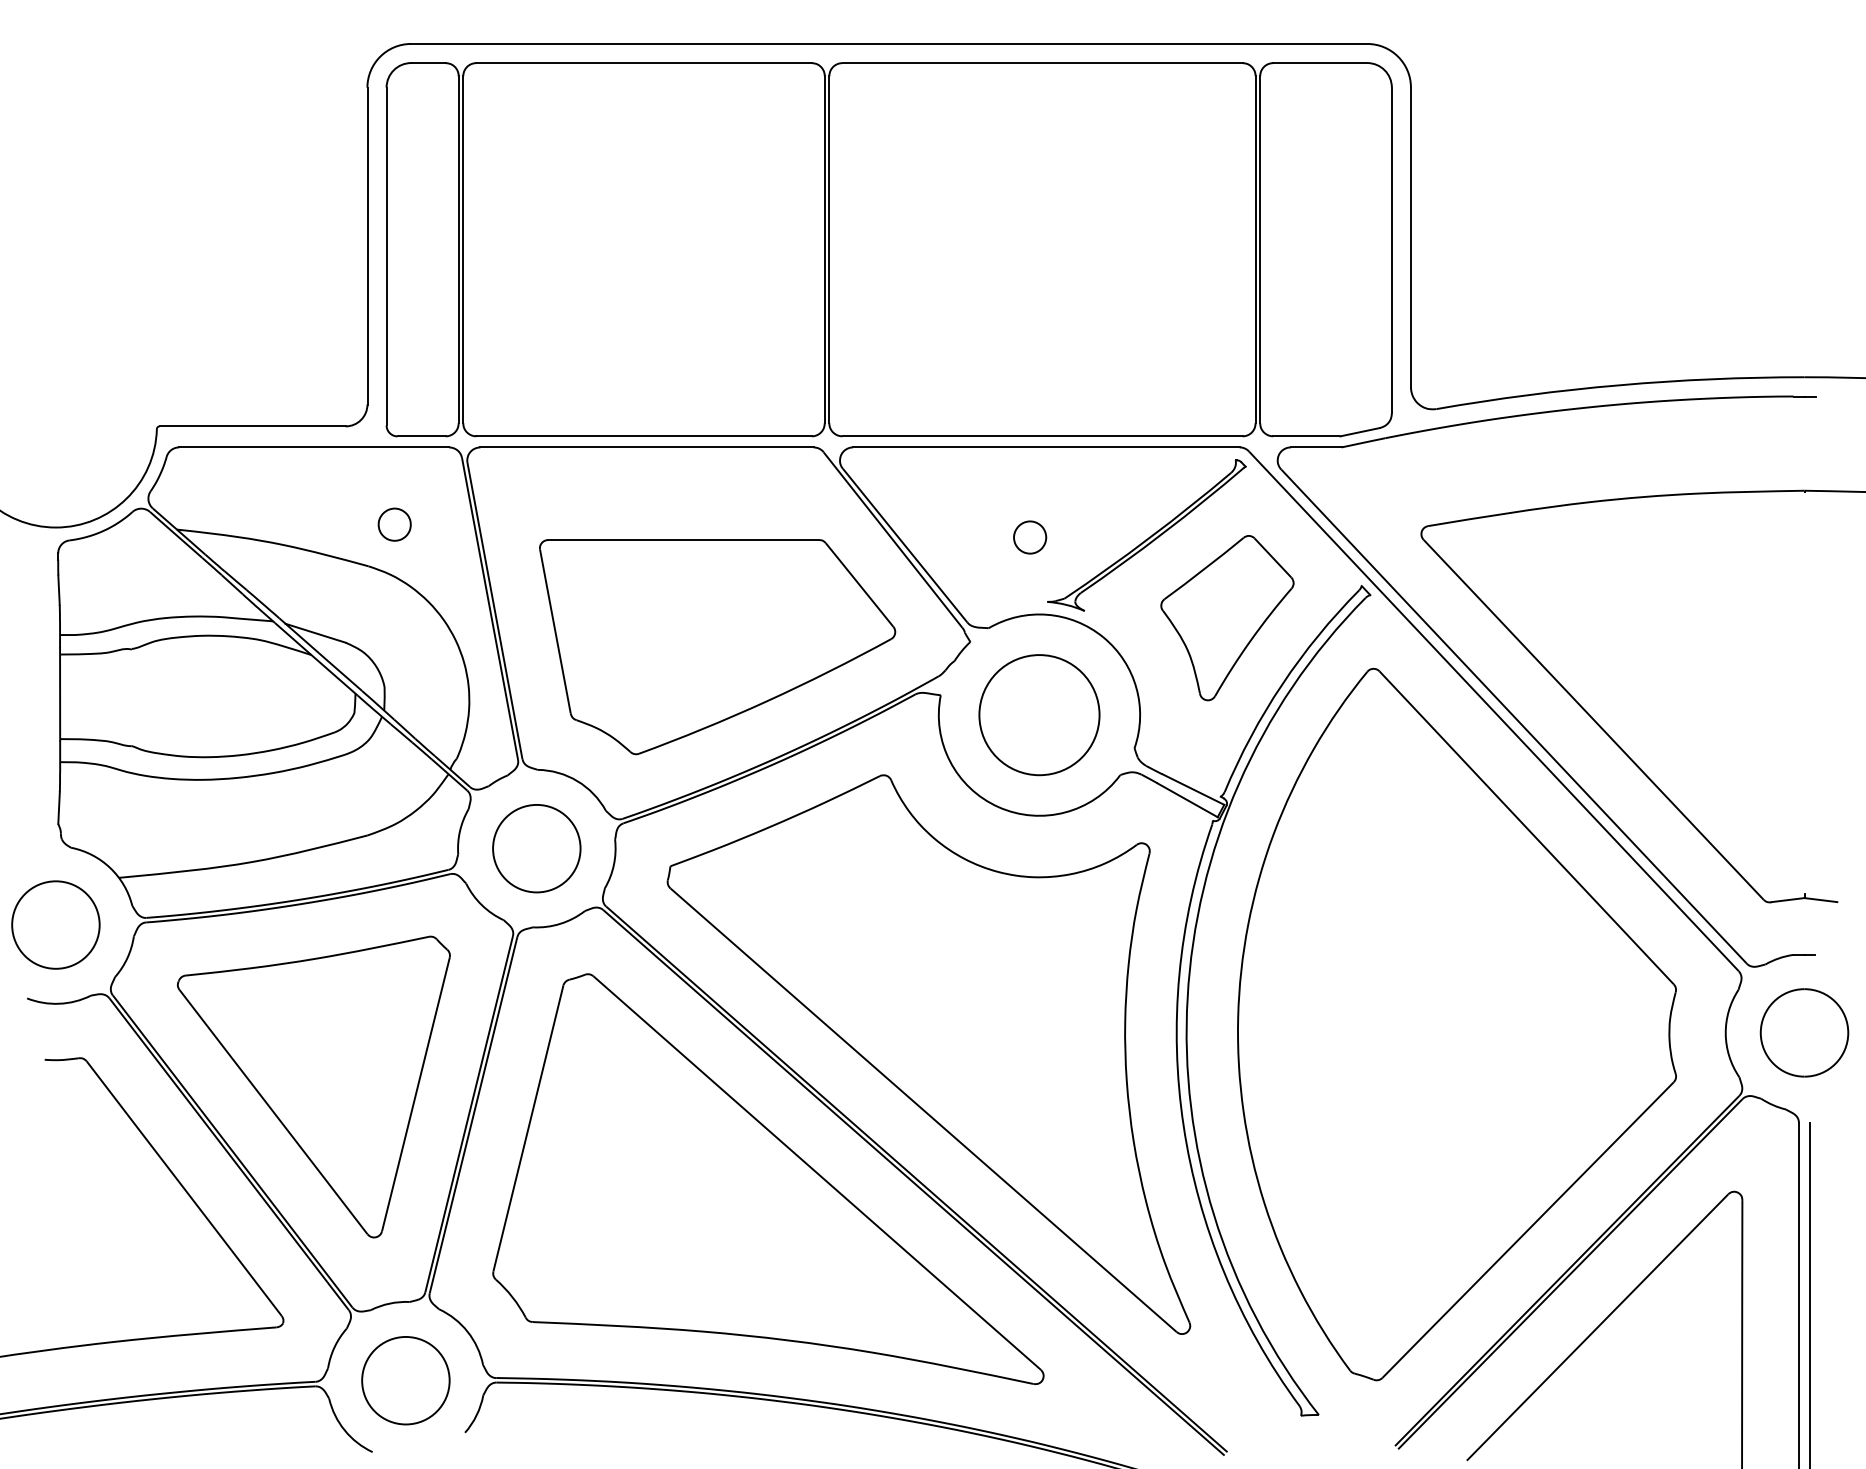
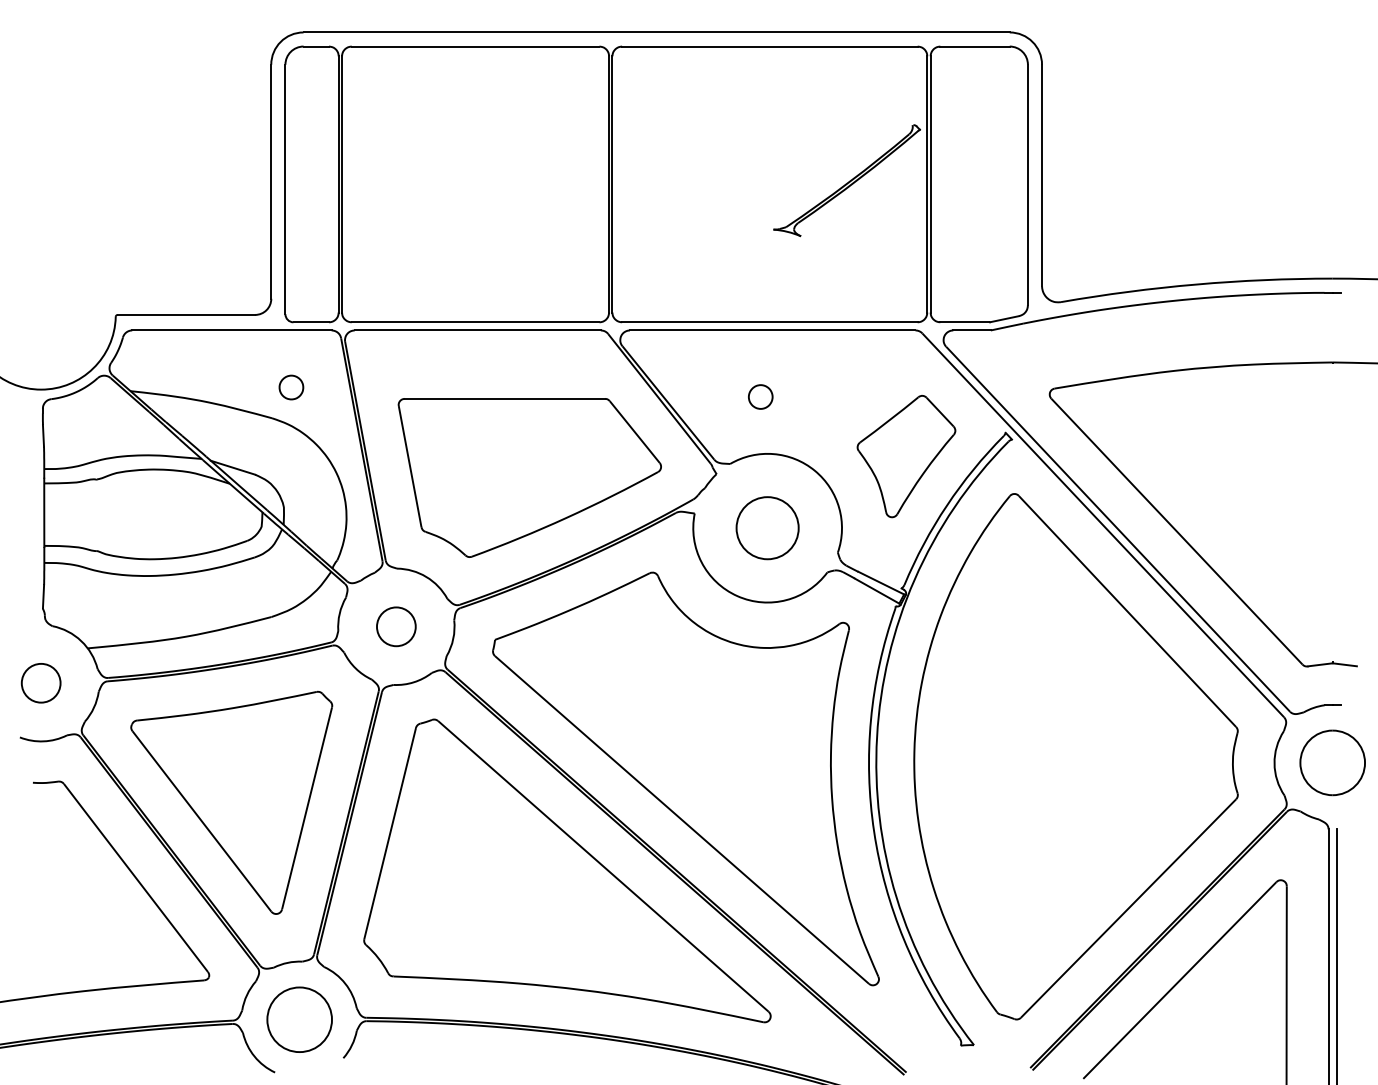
part: (1146, 535) -> (846, 180), moved
circle: (1039, 715) -> (767, 528), size x0.7
circle: (536, 848) -> (396, 626), size x0.6
circle: (55, 924) -> (40, 682), size x0.6

